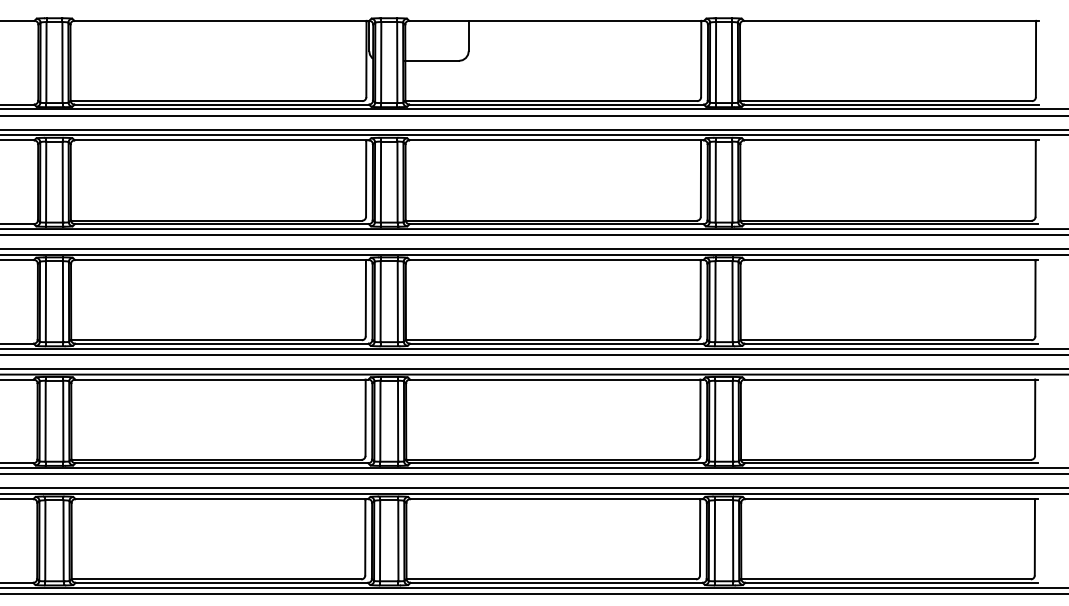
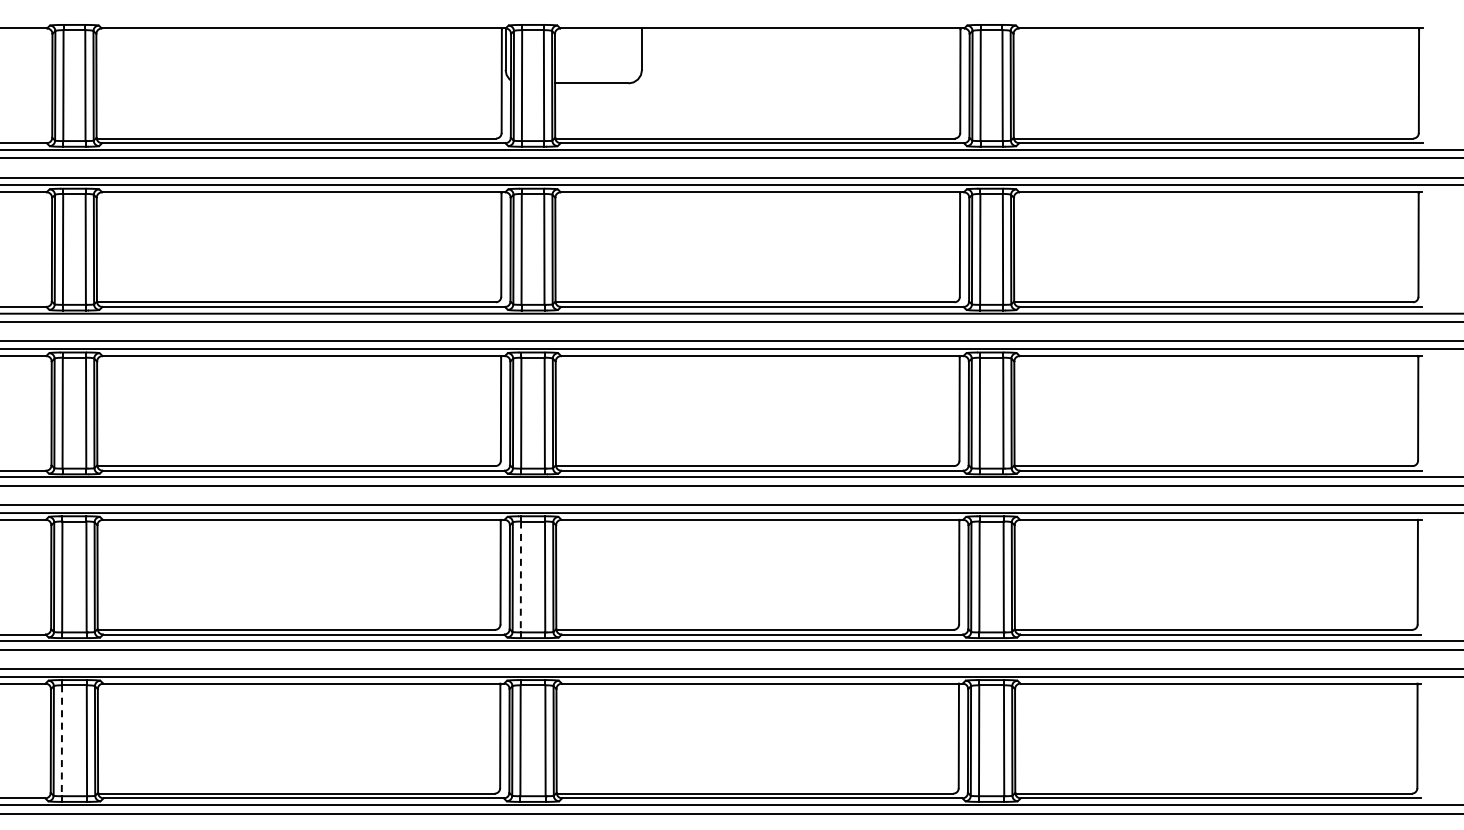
line: (380, 421) -> (520, 577), solid -> dashed
line: (45, 541) -> (61, 741), solid -> dashed

